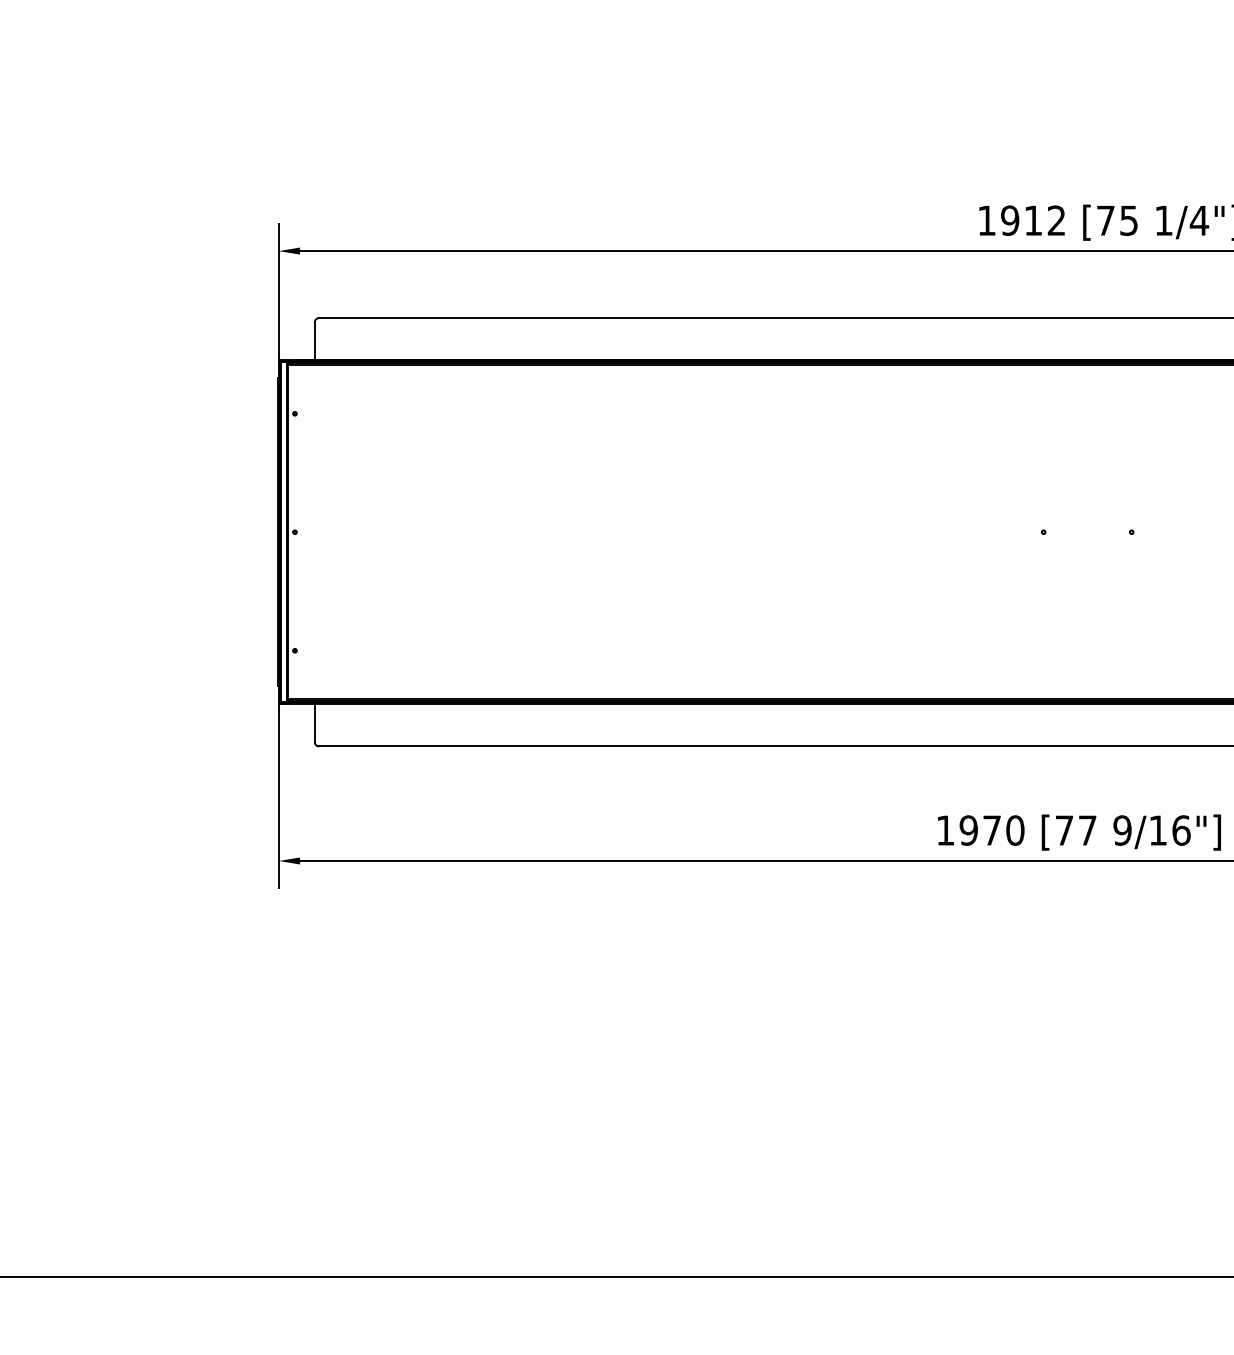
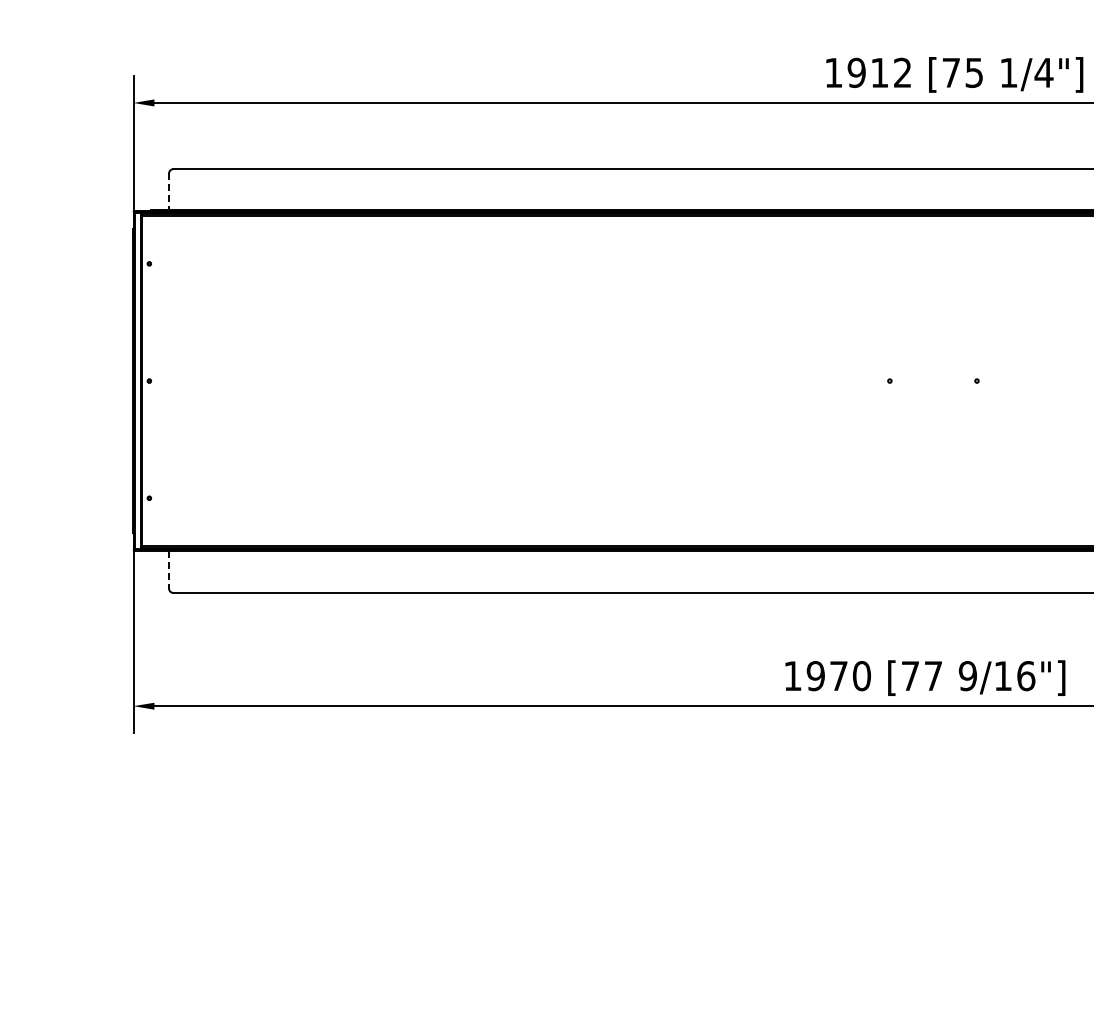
line: (314, 340) -> (168, 191), solid -> dashed
line: (314, 723) -> (168, 570), solid -> dashed

